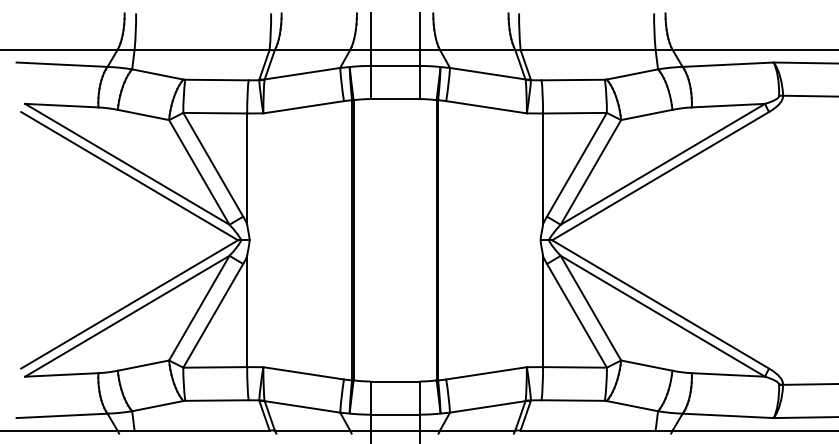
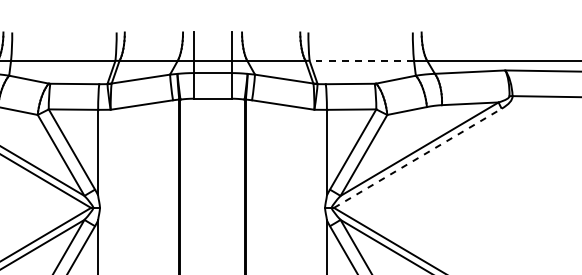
line: (588, 50) -> (362, 61), solid -> dashed
line: (660, 176) -> (417, 158), solid -> dashed

